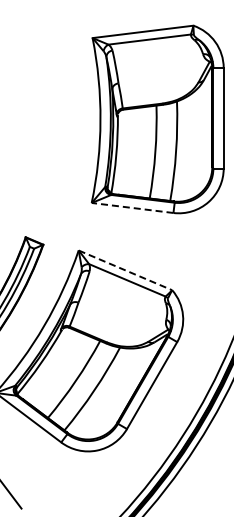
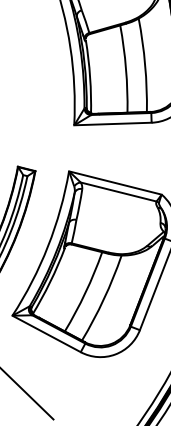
line: (132, 207) -> (112, 123), dashed -> solid
line: (125, 270) -> (115, 183), dashed -> solid

